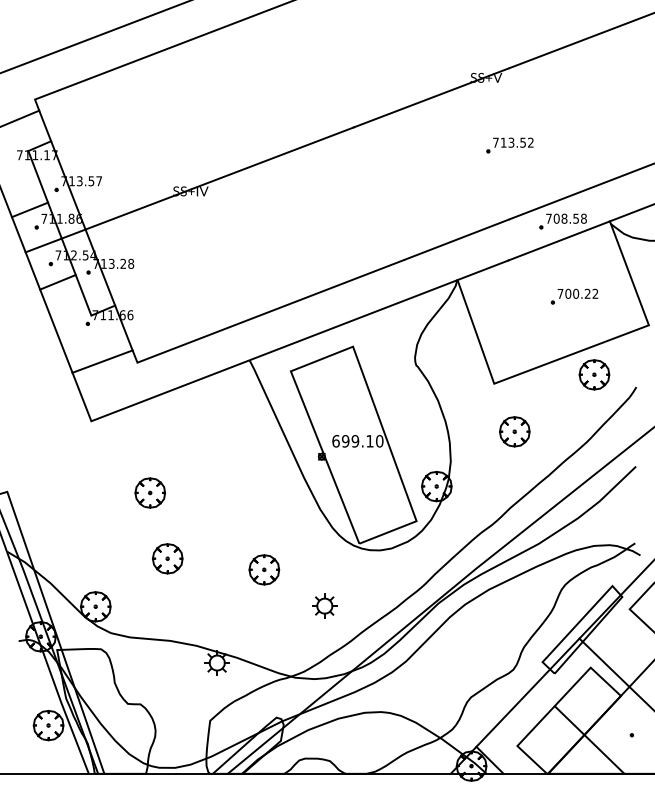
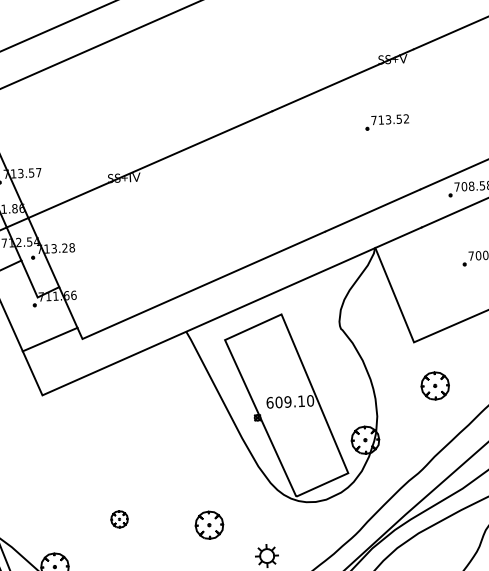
part: (509, 145) -> (386, 122), moved
text: (345, 441) -> (278, 402), 699.10 -> 609.10
part: (149, 492) -> (99, 458), removed
part: (167, 558) -> (119, 519), size x0.6

